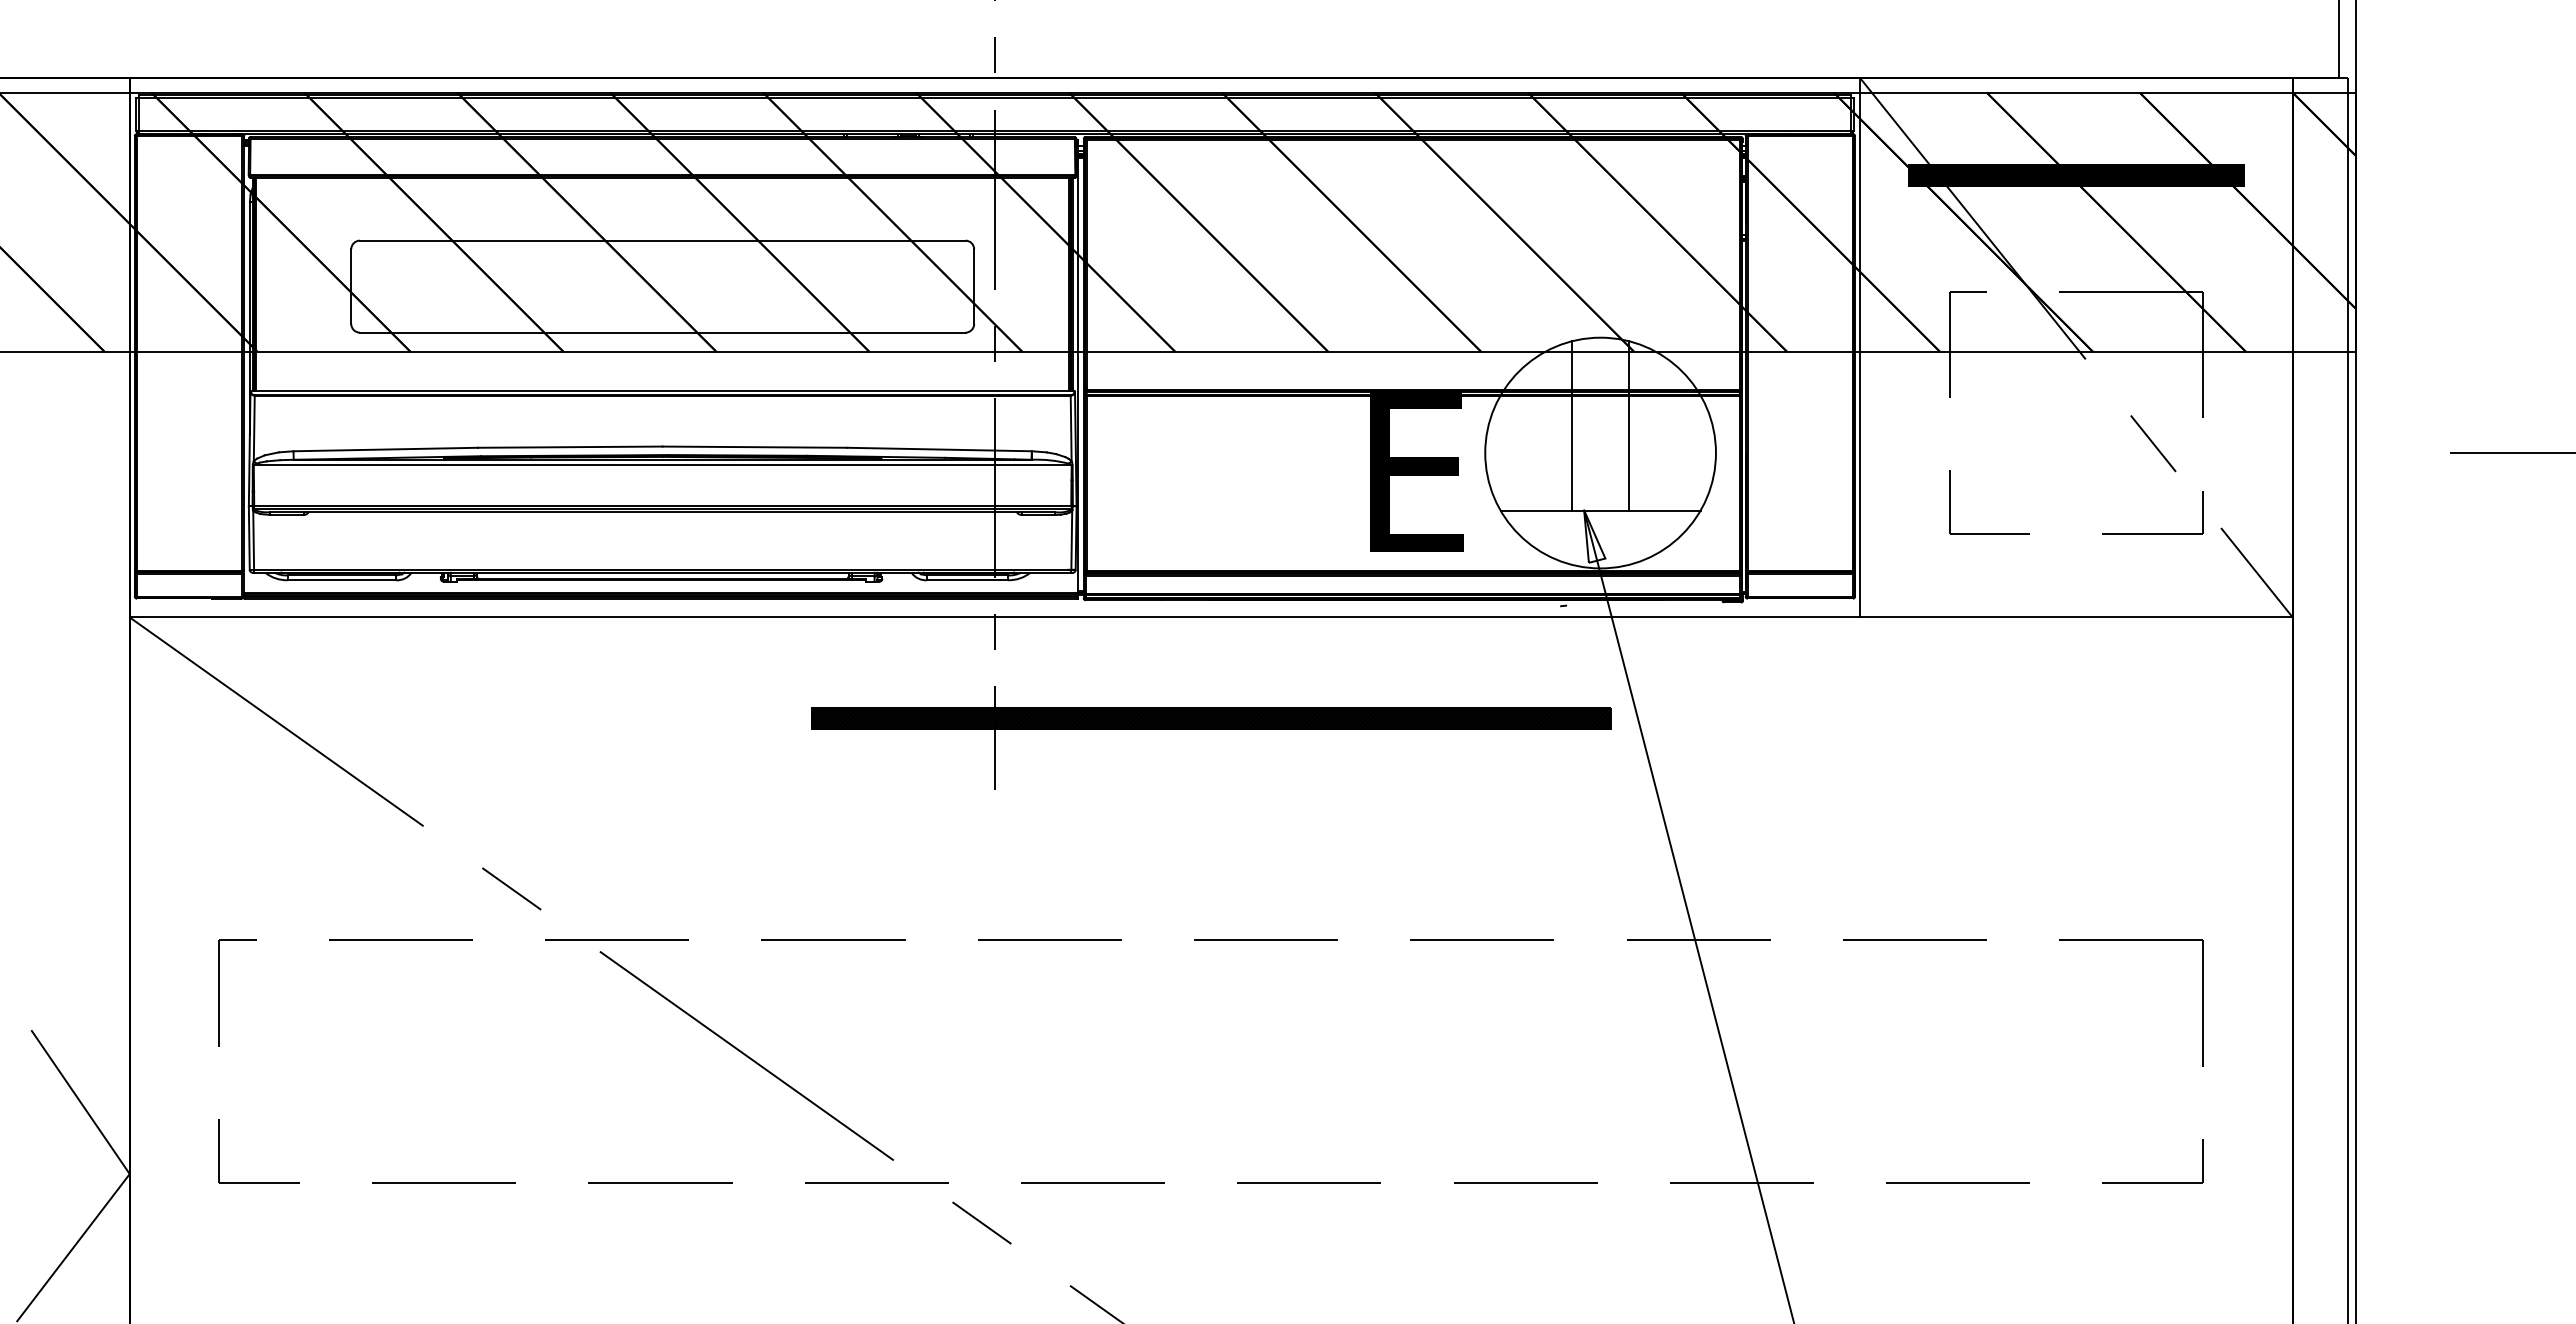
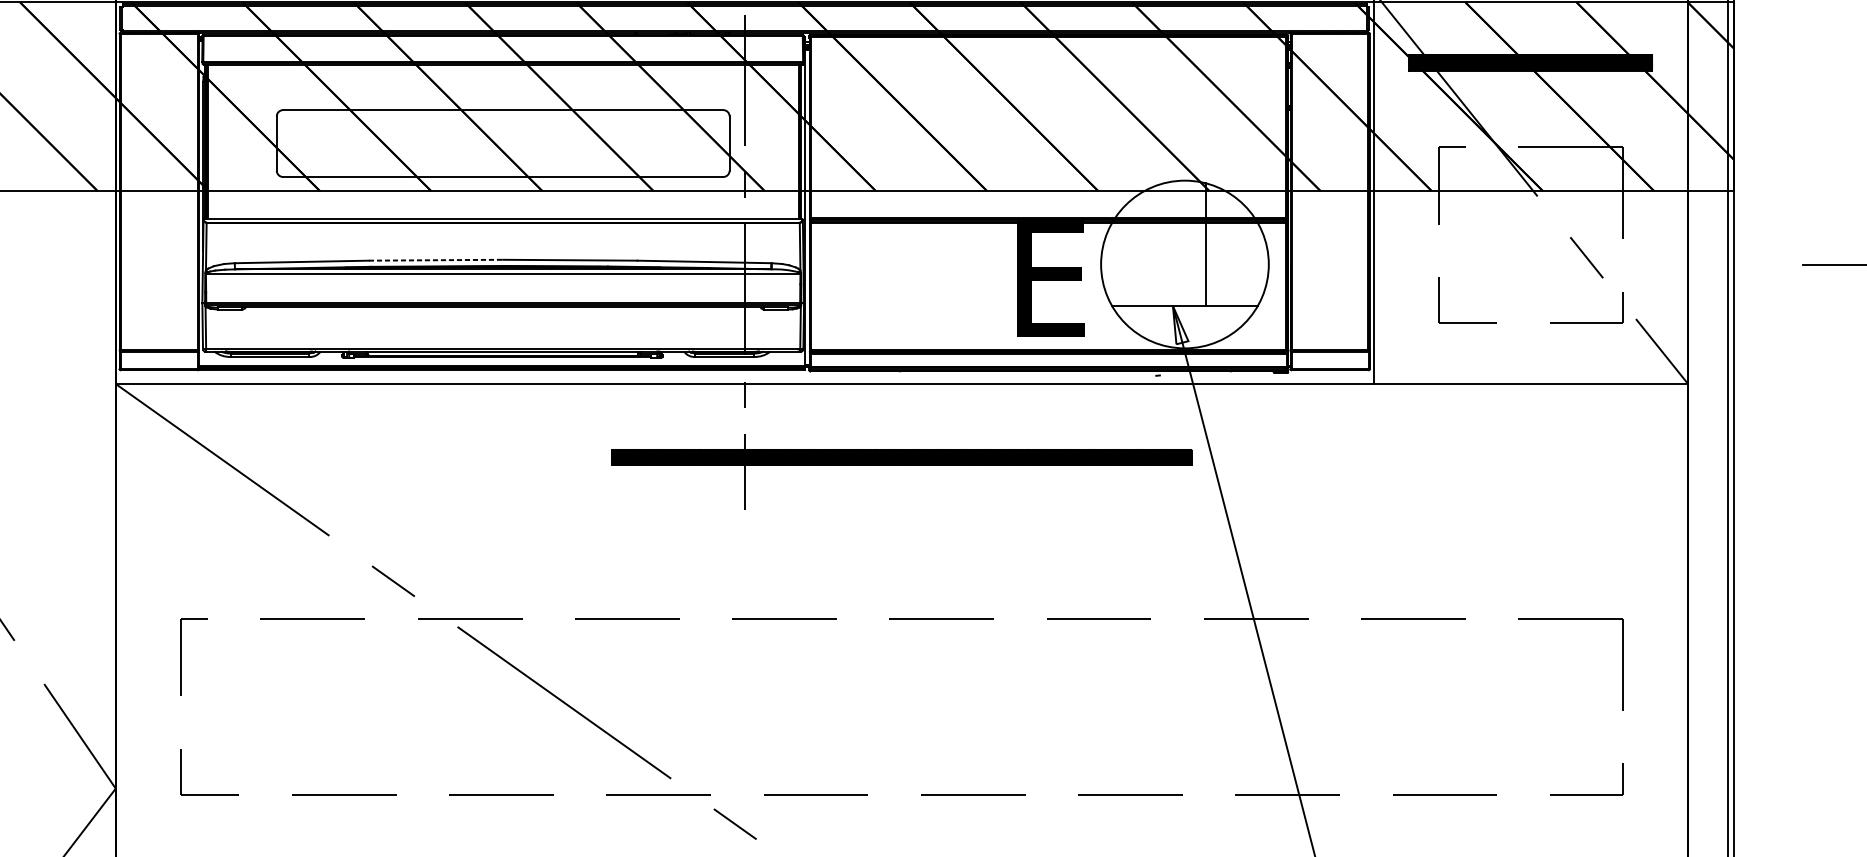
line: (1571, 425) -> (1163, 244), removed
line: (570, 447) -> (436, 260), solid -> dashed

